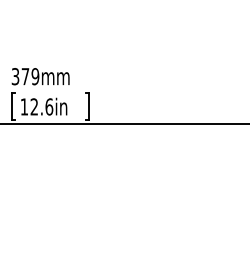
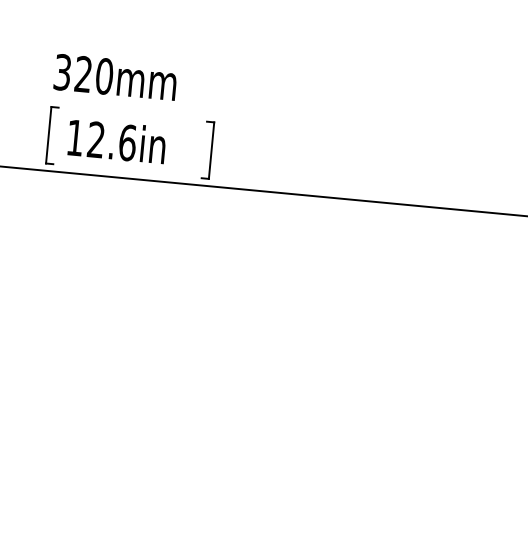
text: (30, 76) -> (94, 75), 379mm -> 320mm

